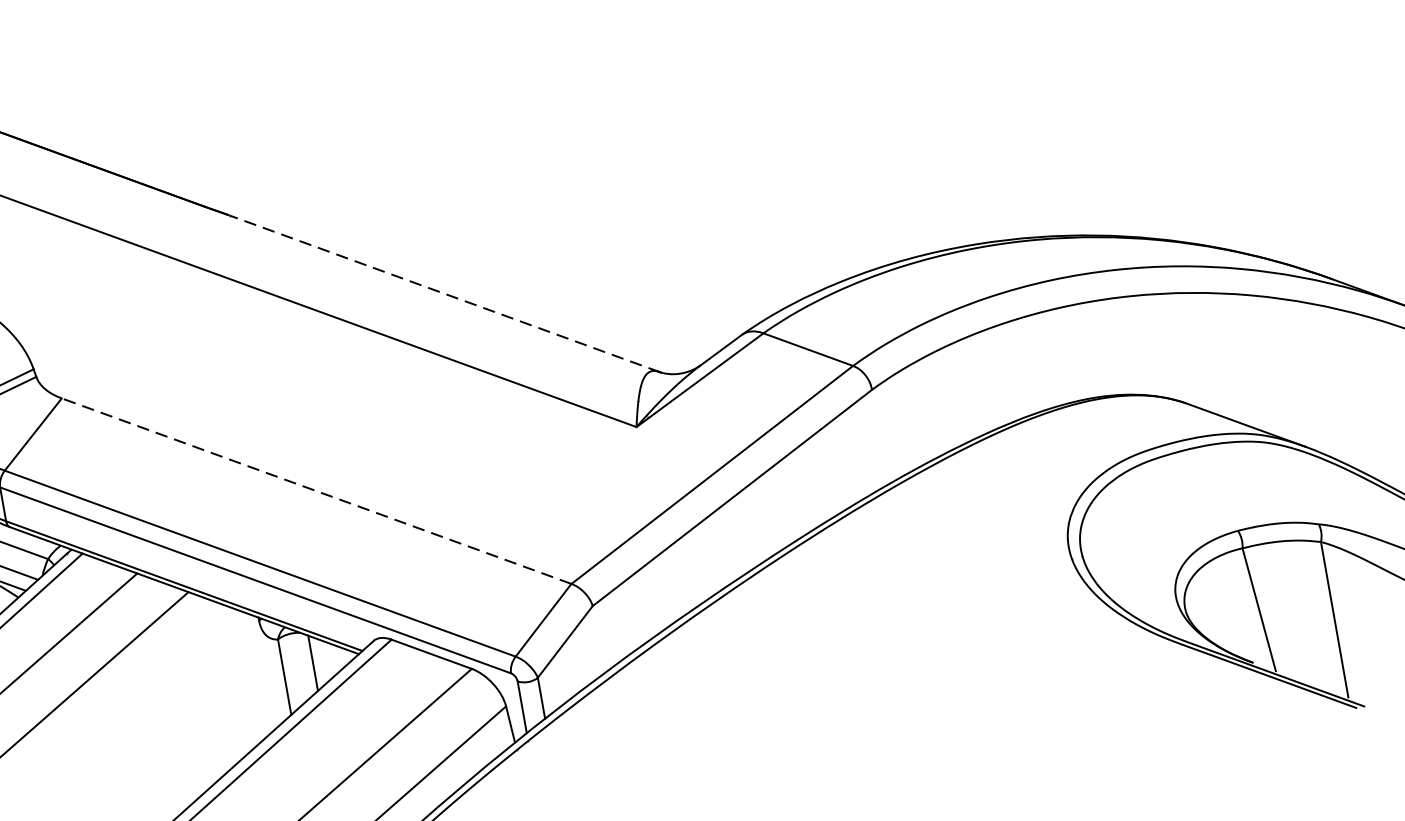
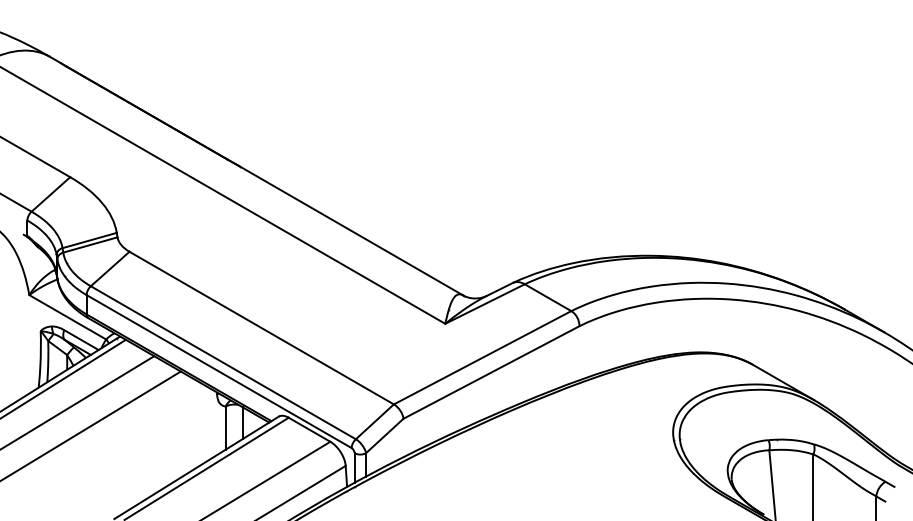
line: (445, 294) -> (352, 231), dashed -> solid
line: (316, 491) -> (261, 328), dashed -> solid

